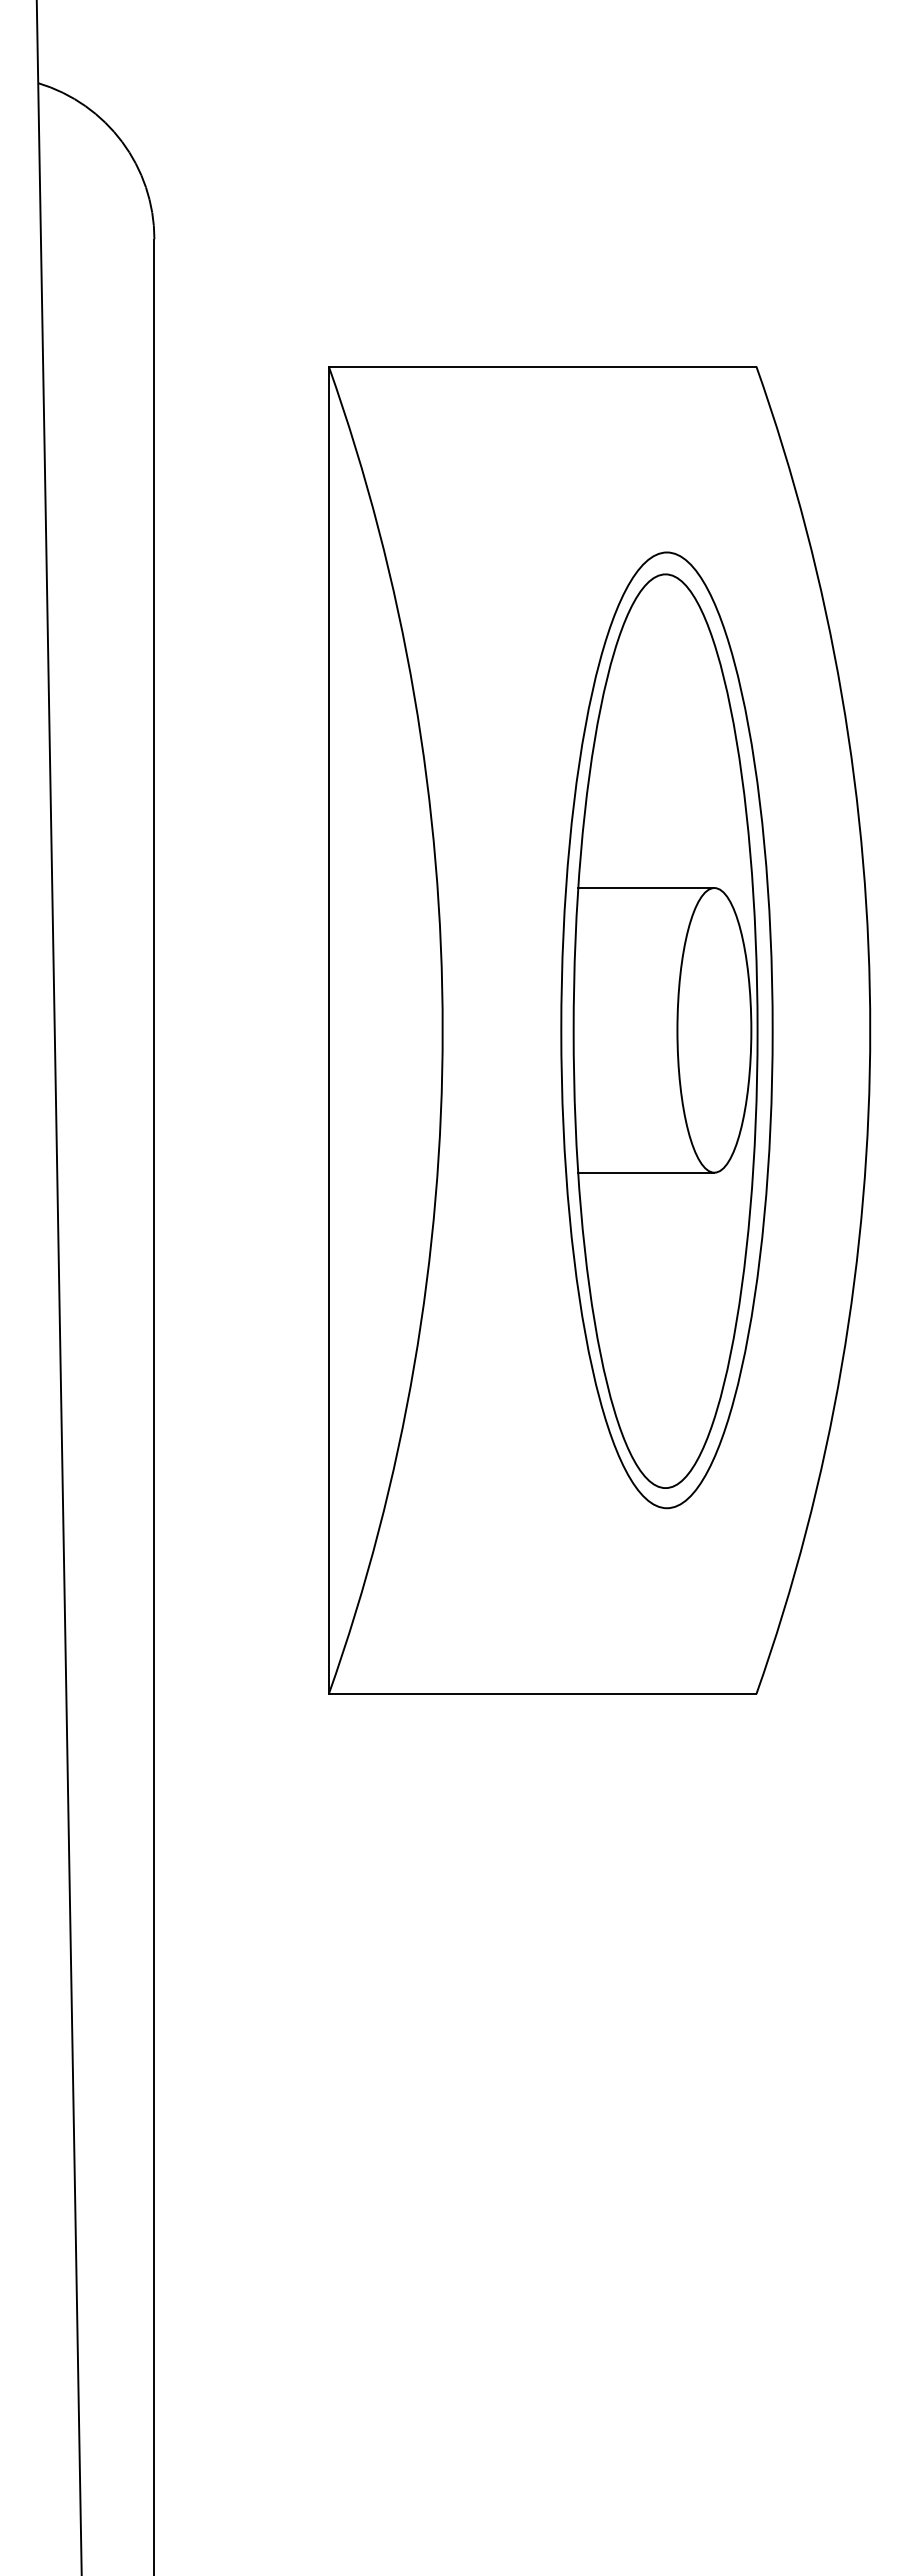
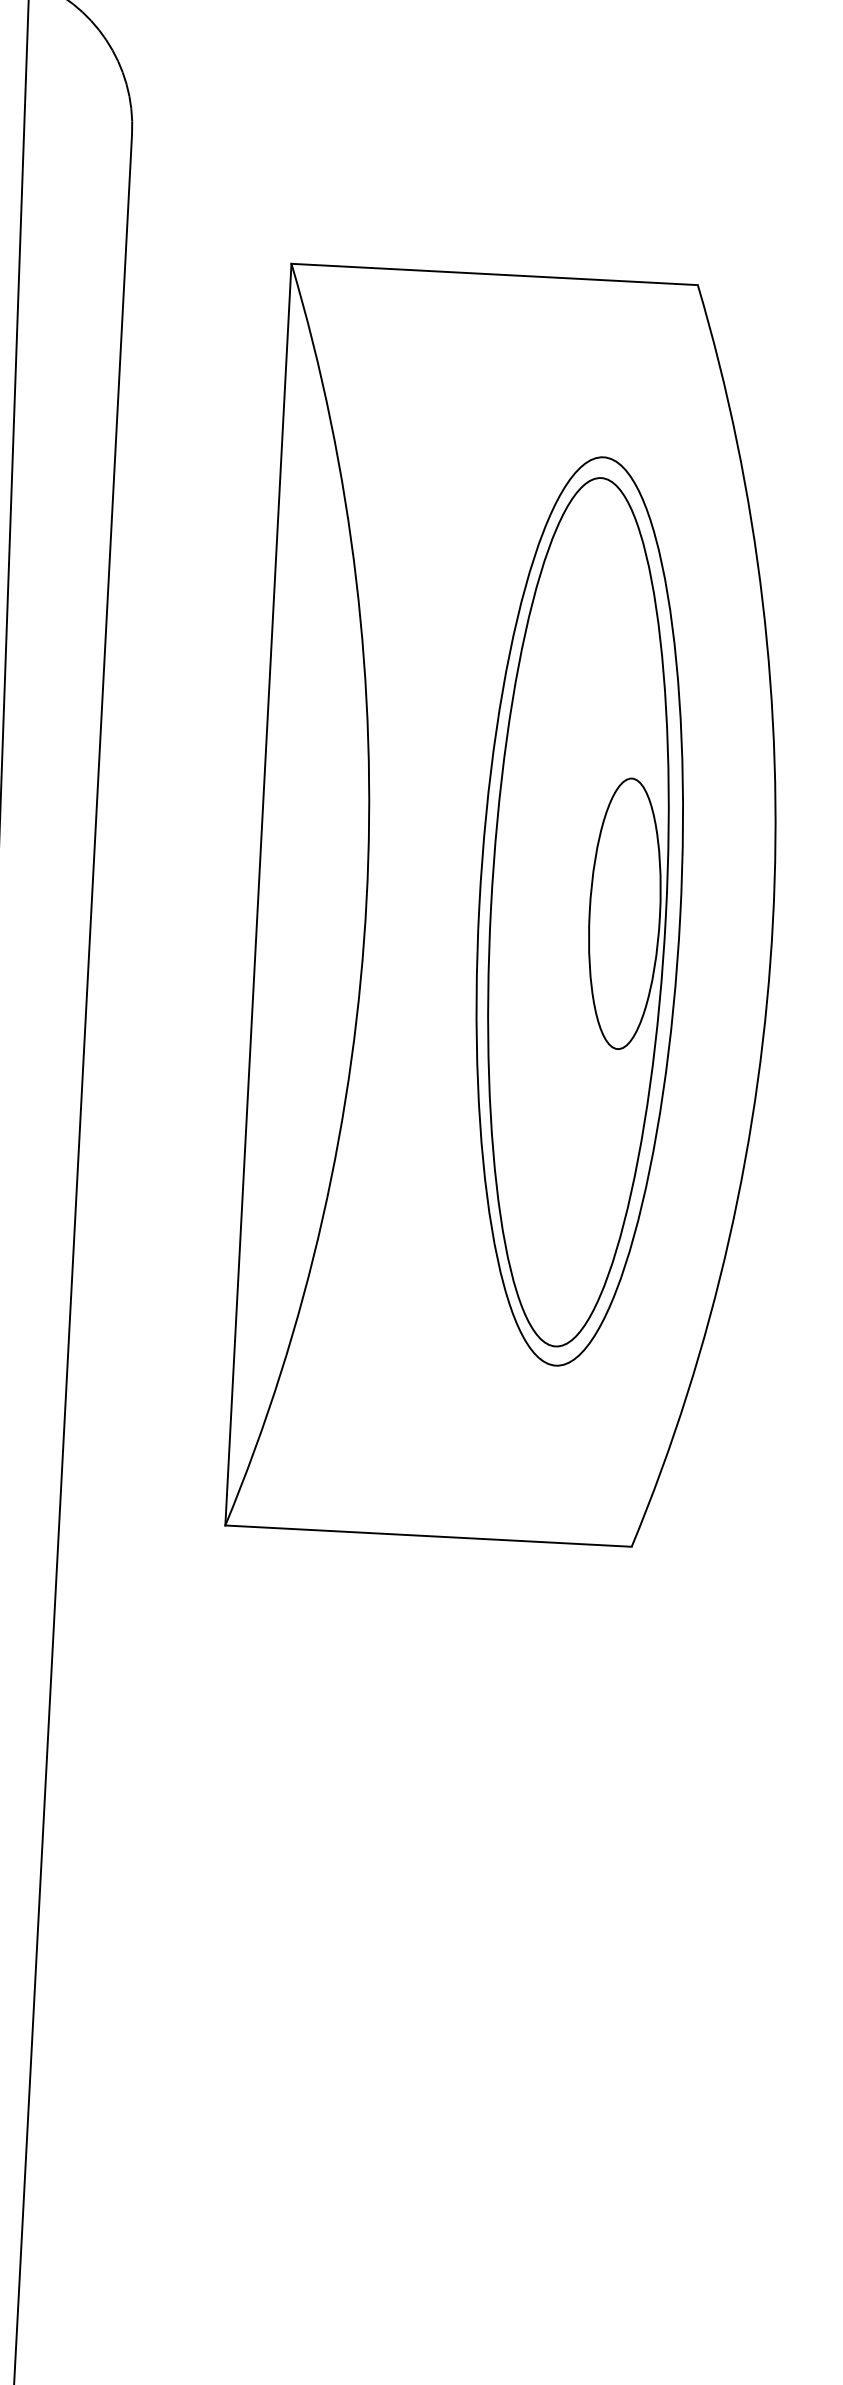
line: (646, 888) -> (567, 775), removed
line: (646, 1172) -> (553, 1045), removed

